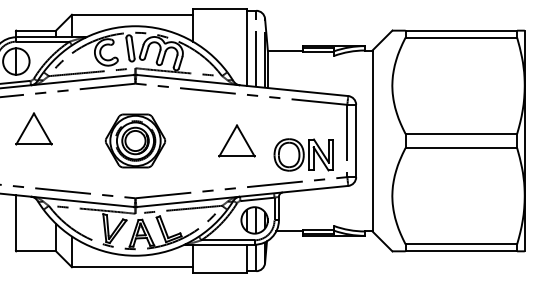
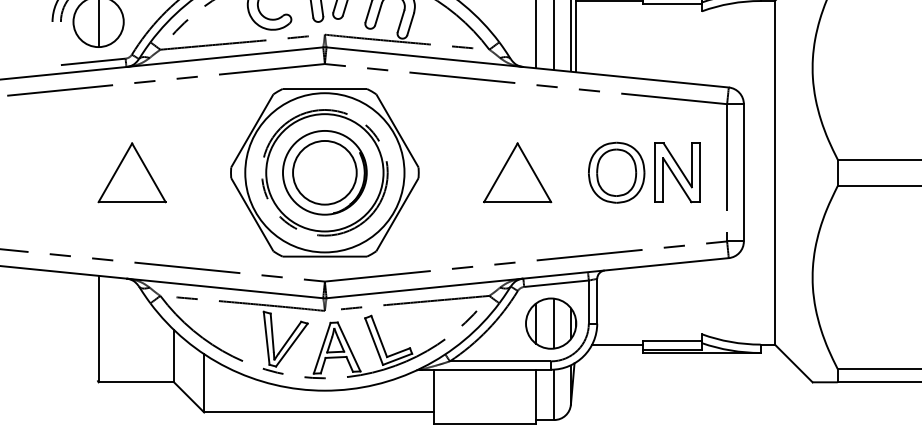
part: (33, 128) -> (131, 171), moved
part: (135, 140) -> (324, 171), size x1.67
part: (303, 154) -> (643, 171), moved

